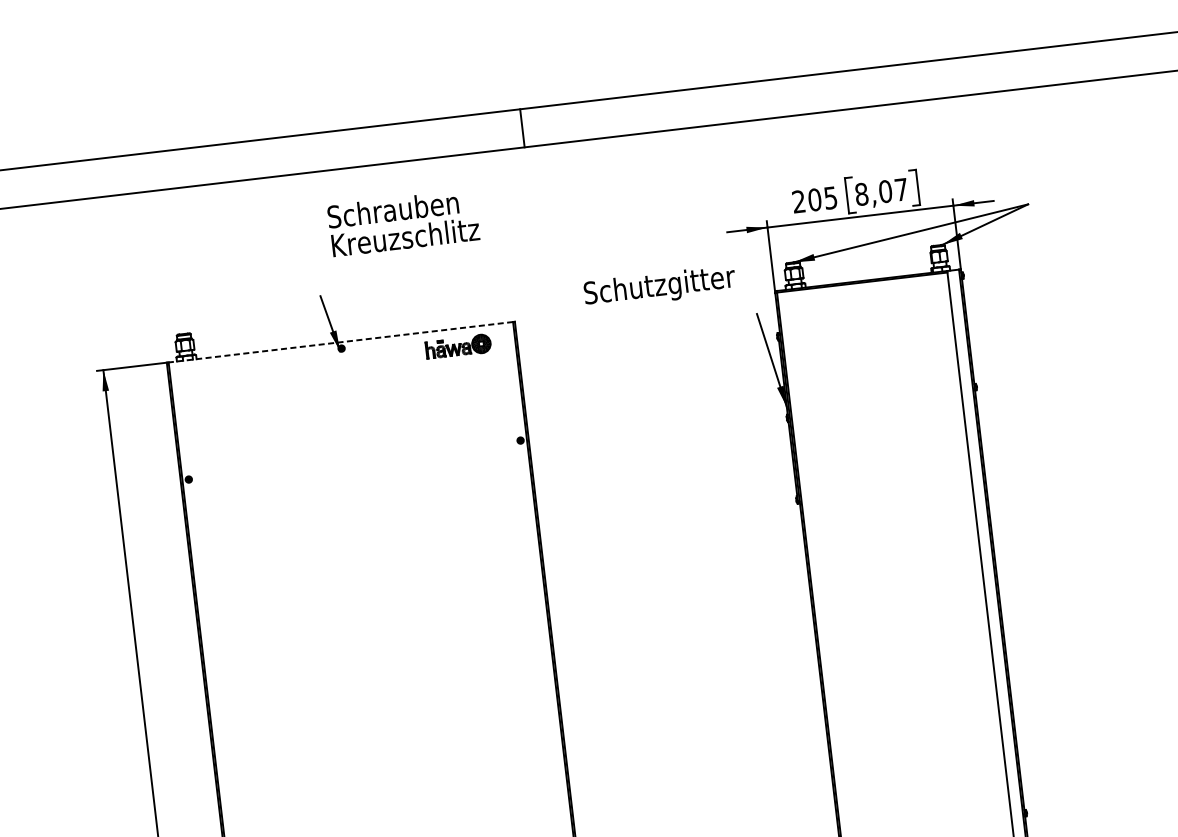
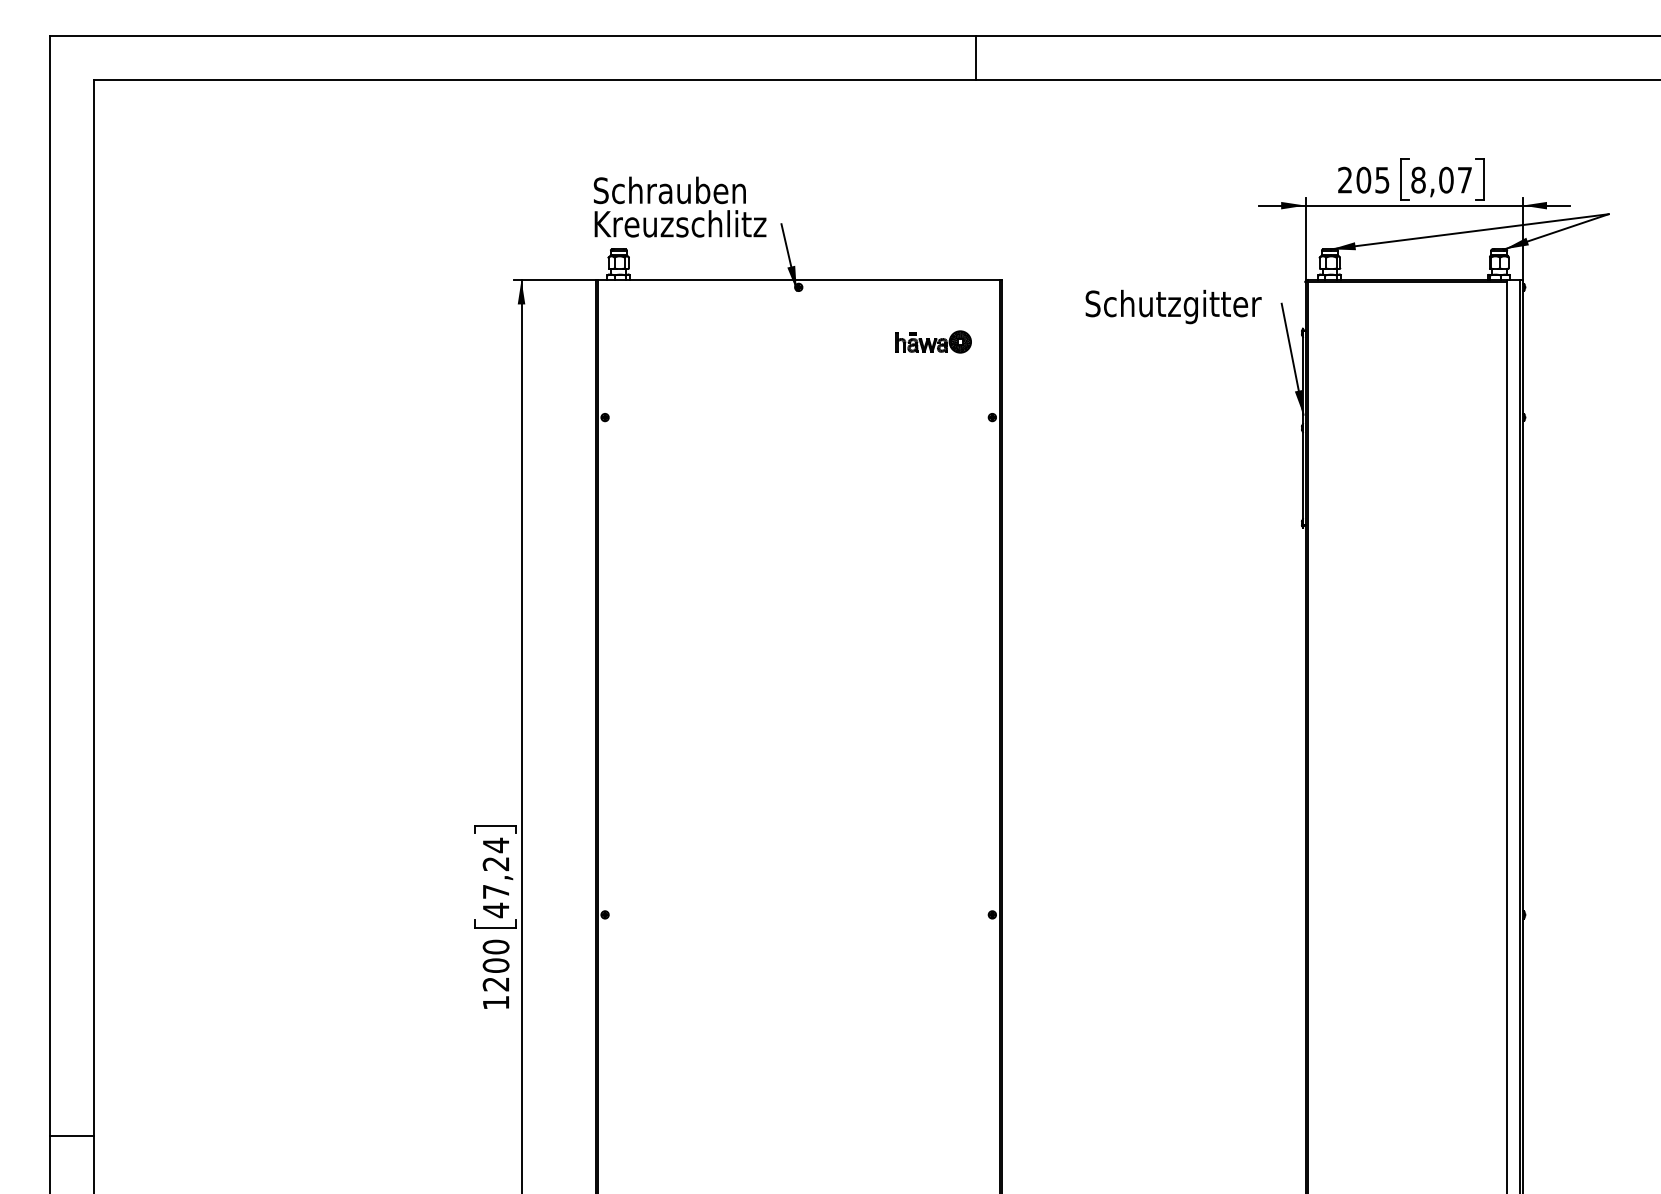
line: (522, 128) -> (975, 58), moved
text: (403, 222) -> (679, 206), moved
text: (659, 286) -> (1173, 306), moved
line: (340, 341) -> (798, 279), dashed -> solid
part: (458, 346) -> (933, 341), moved

